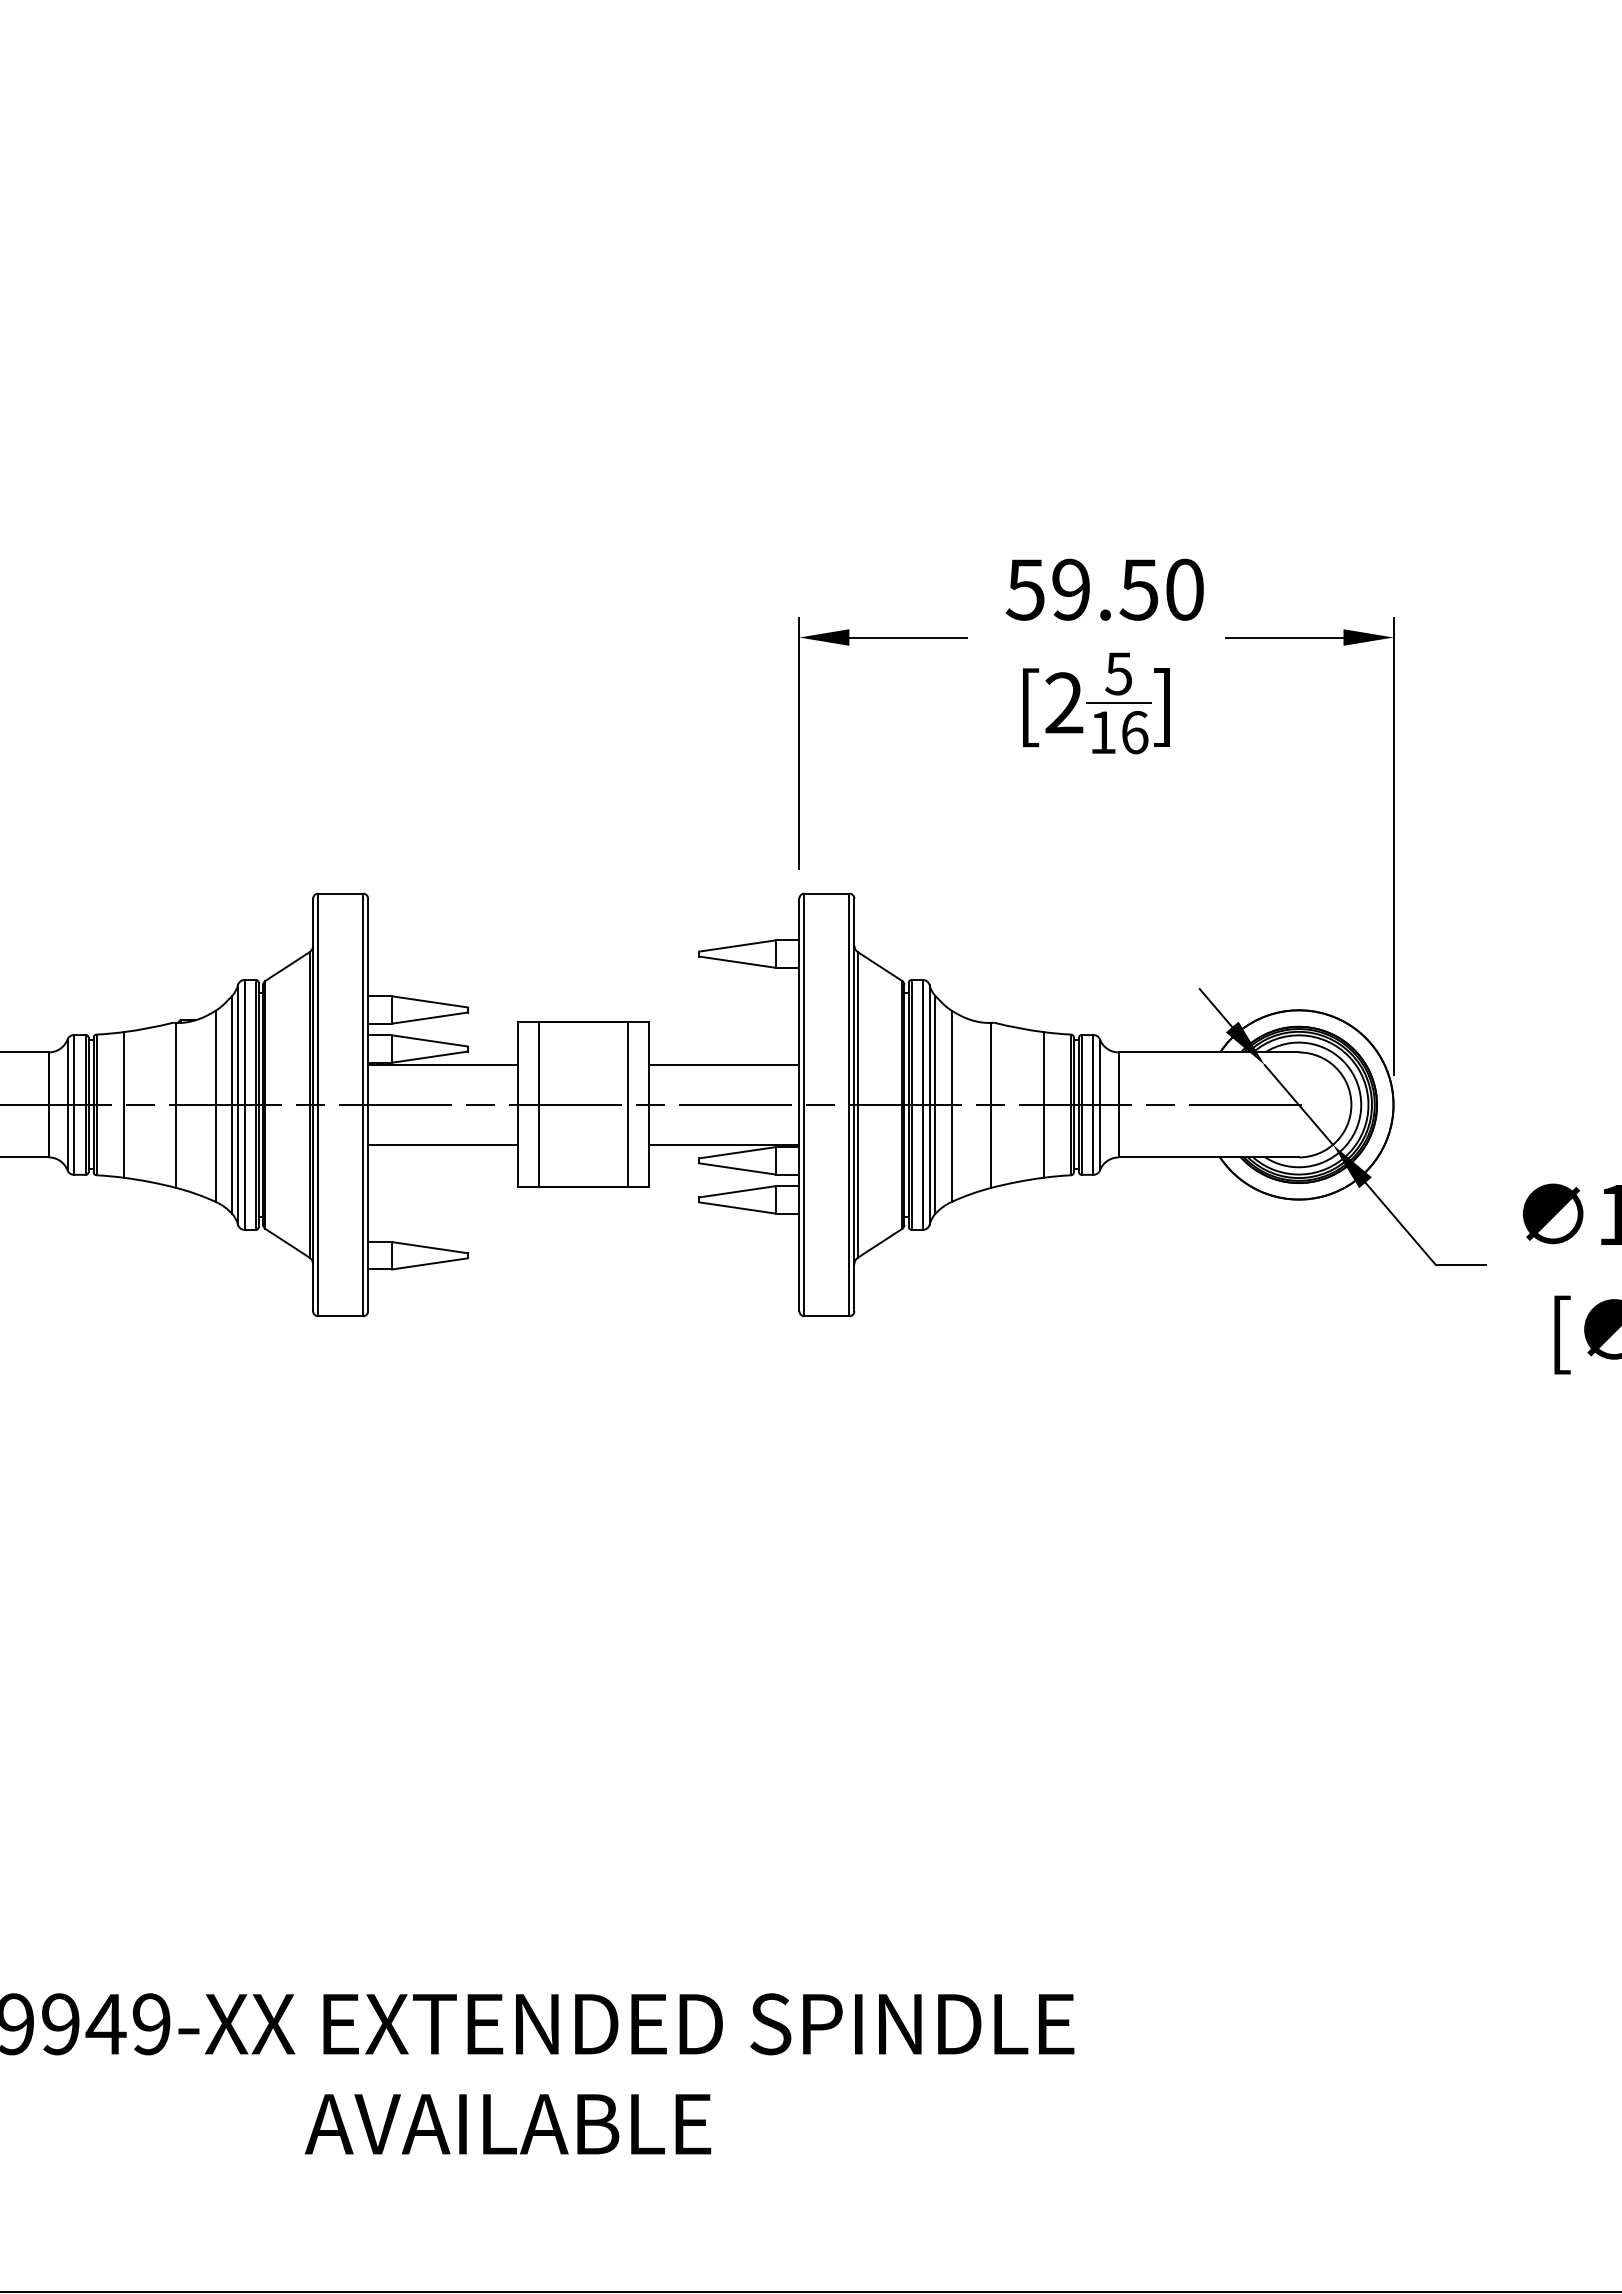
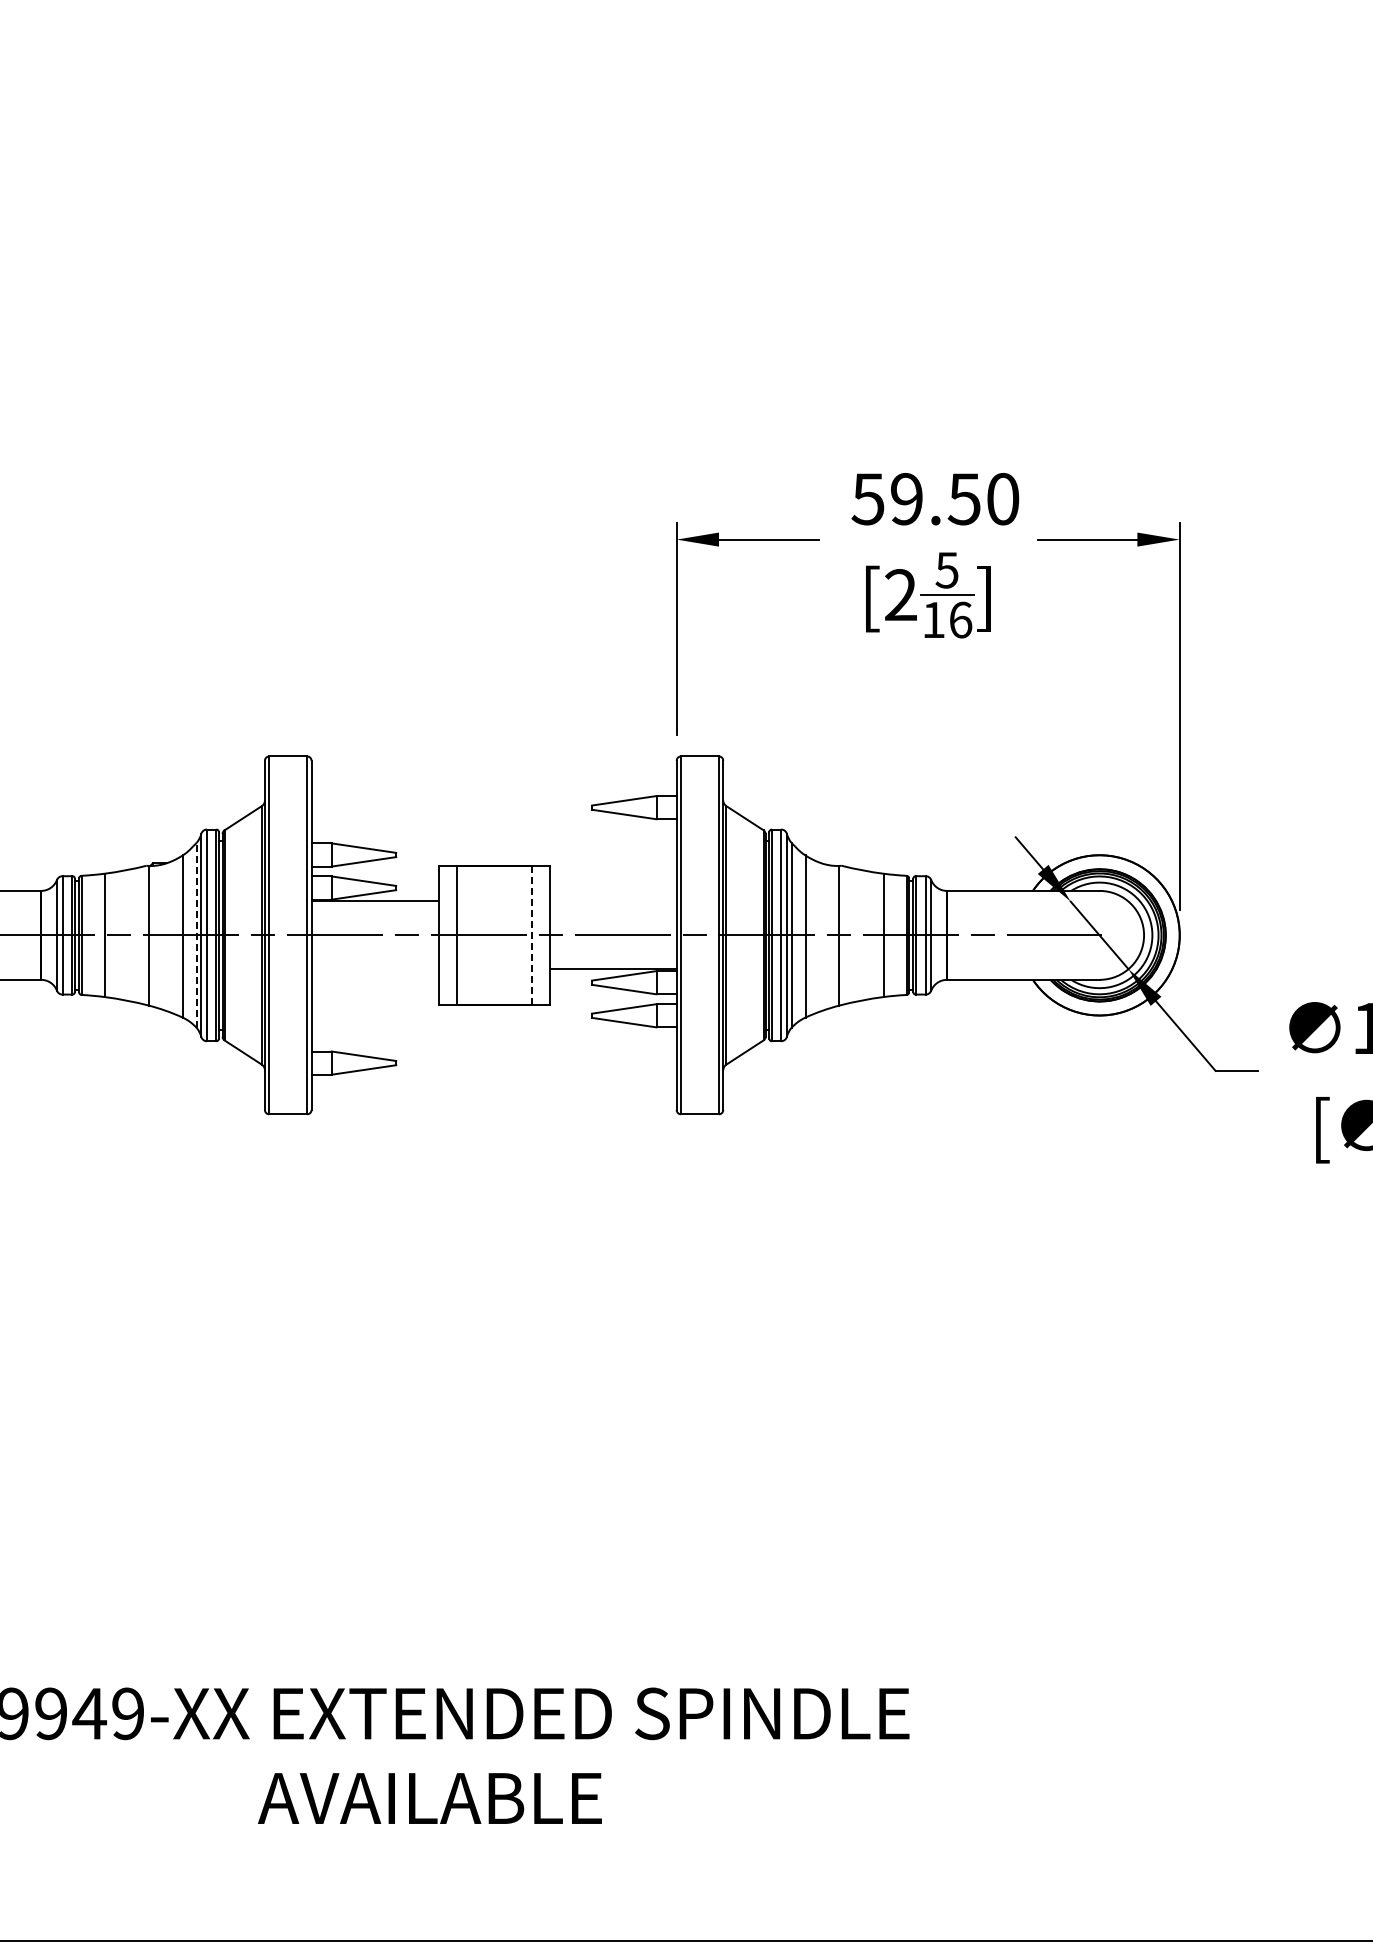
line: (723, 1064) -> (612, 901), removed
line: (232, 1103) -> (196, 934), solid -> dashed
line: (627, 1105) -> (531, 935), solid -> dashed
line: (442, 1144) -> (374, 968), removed

